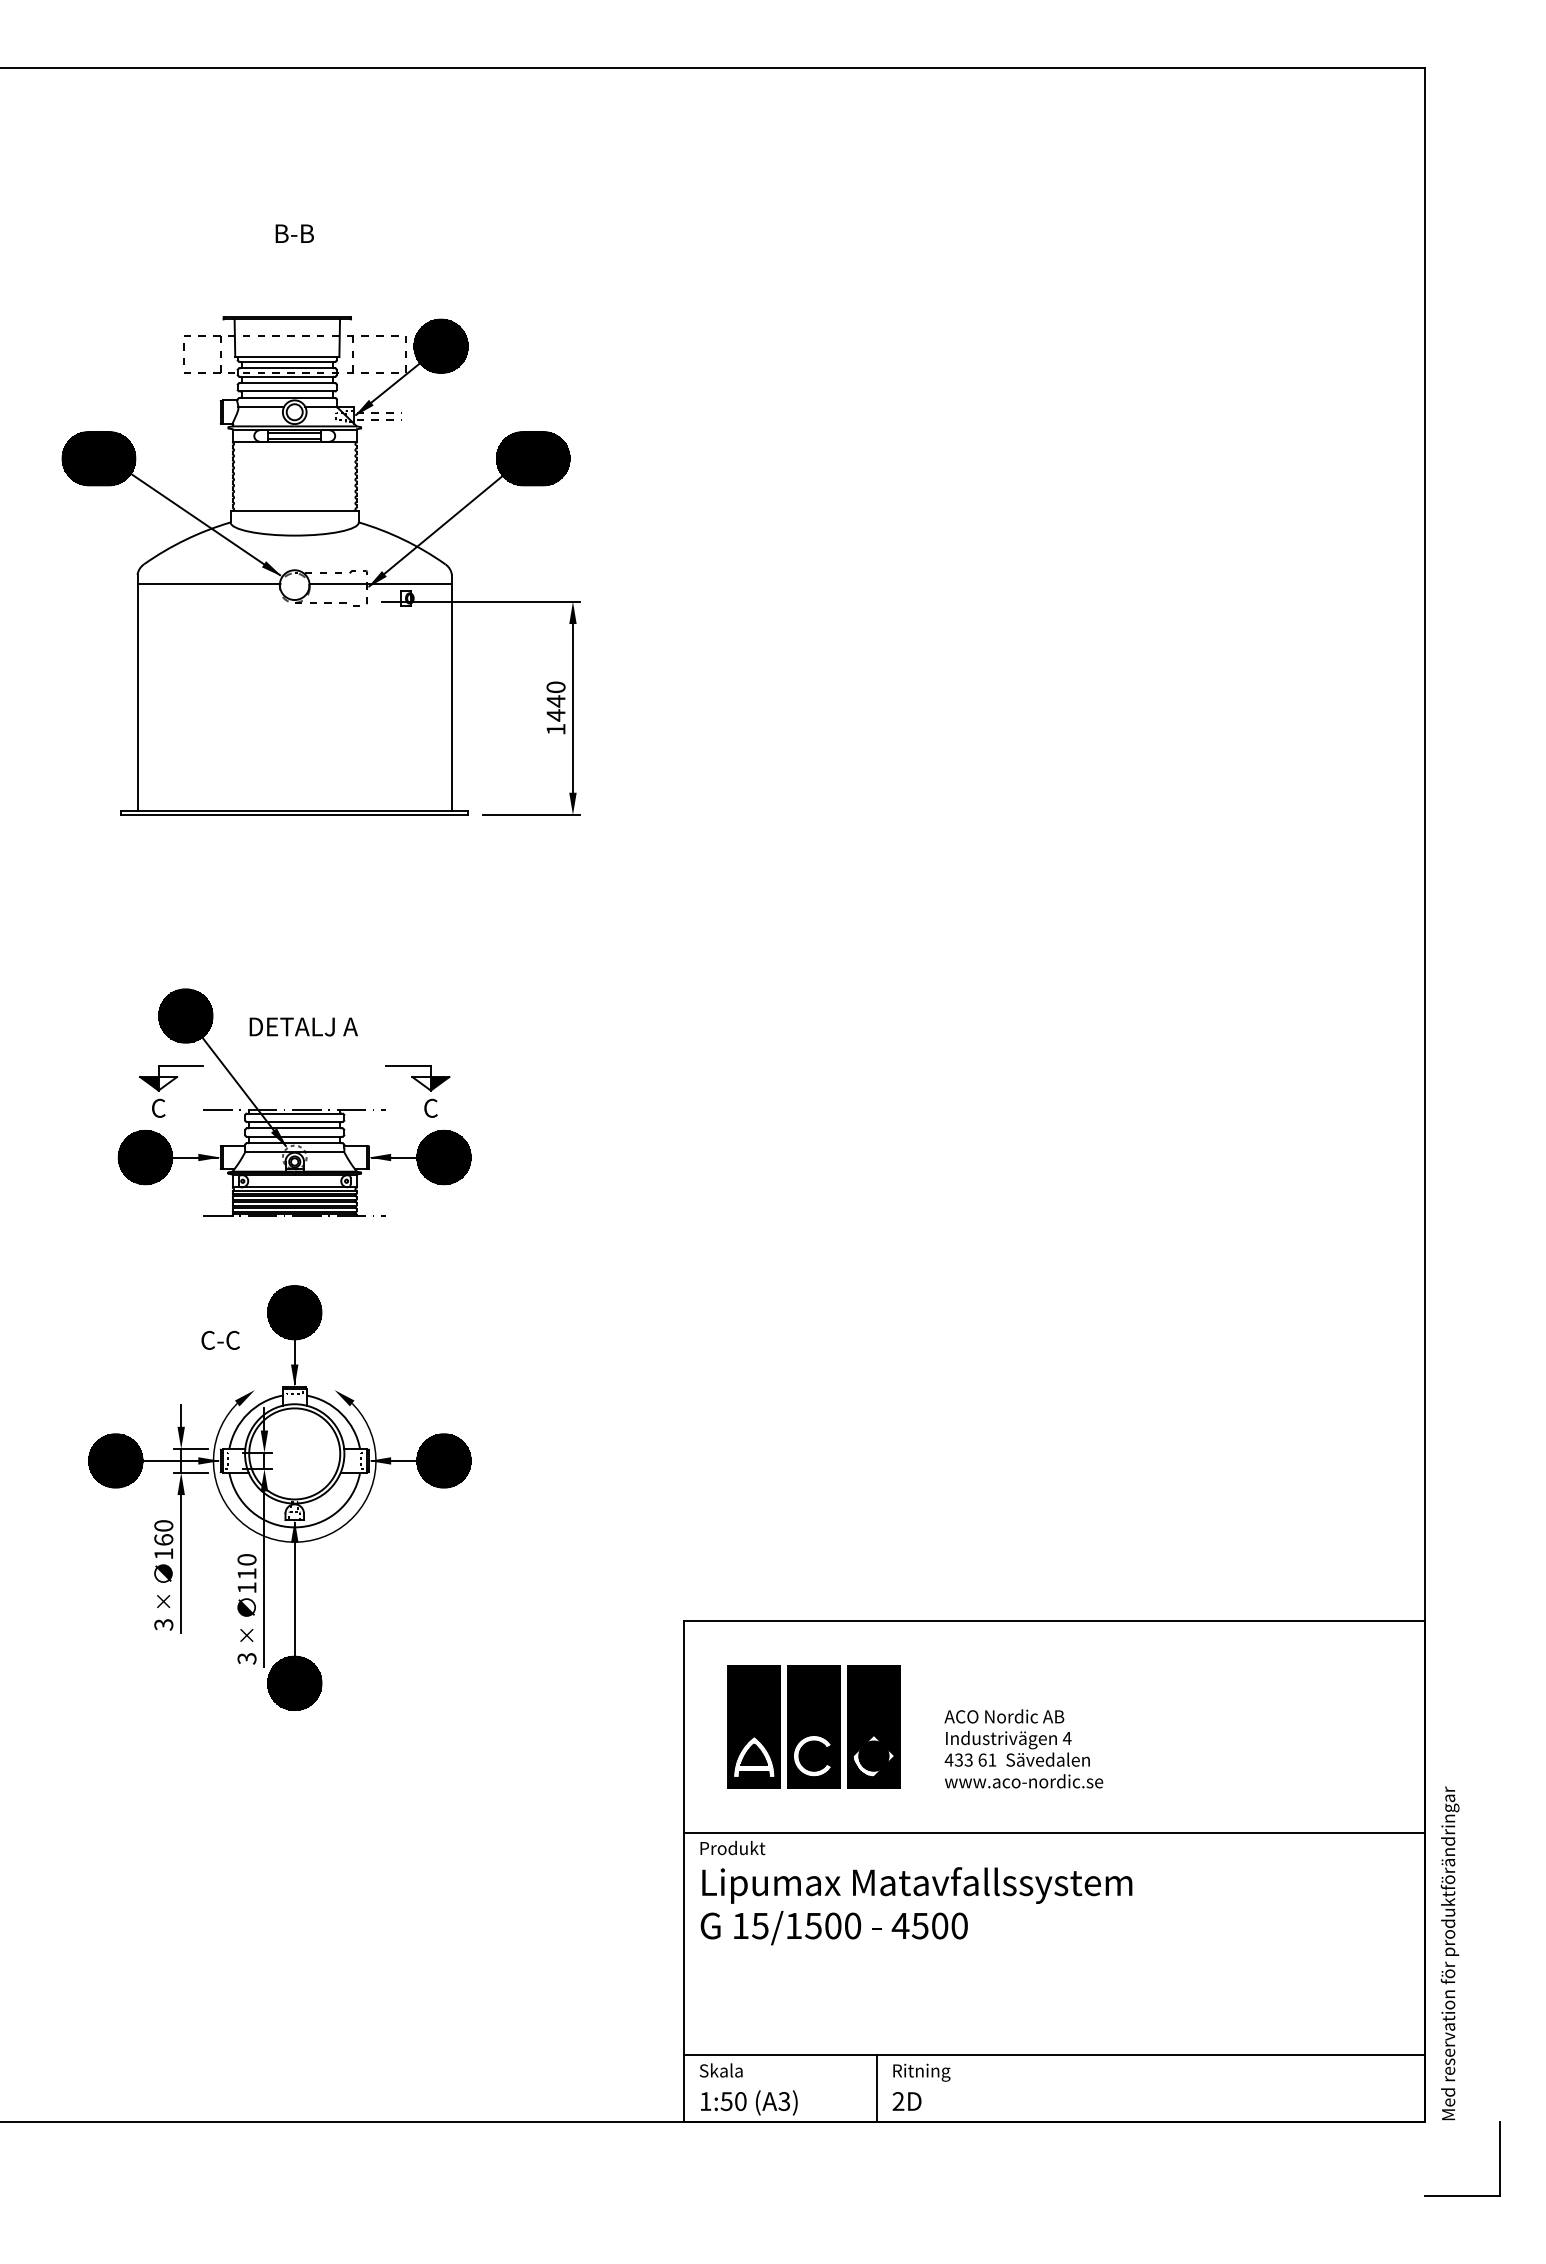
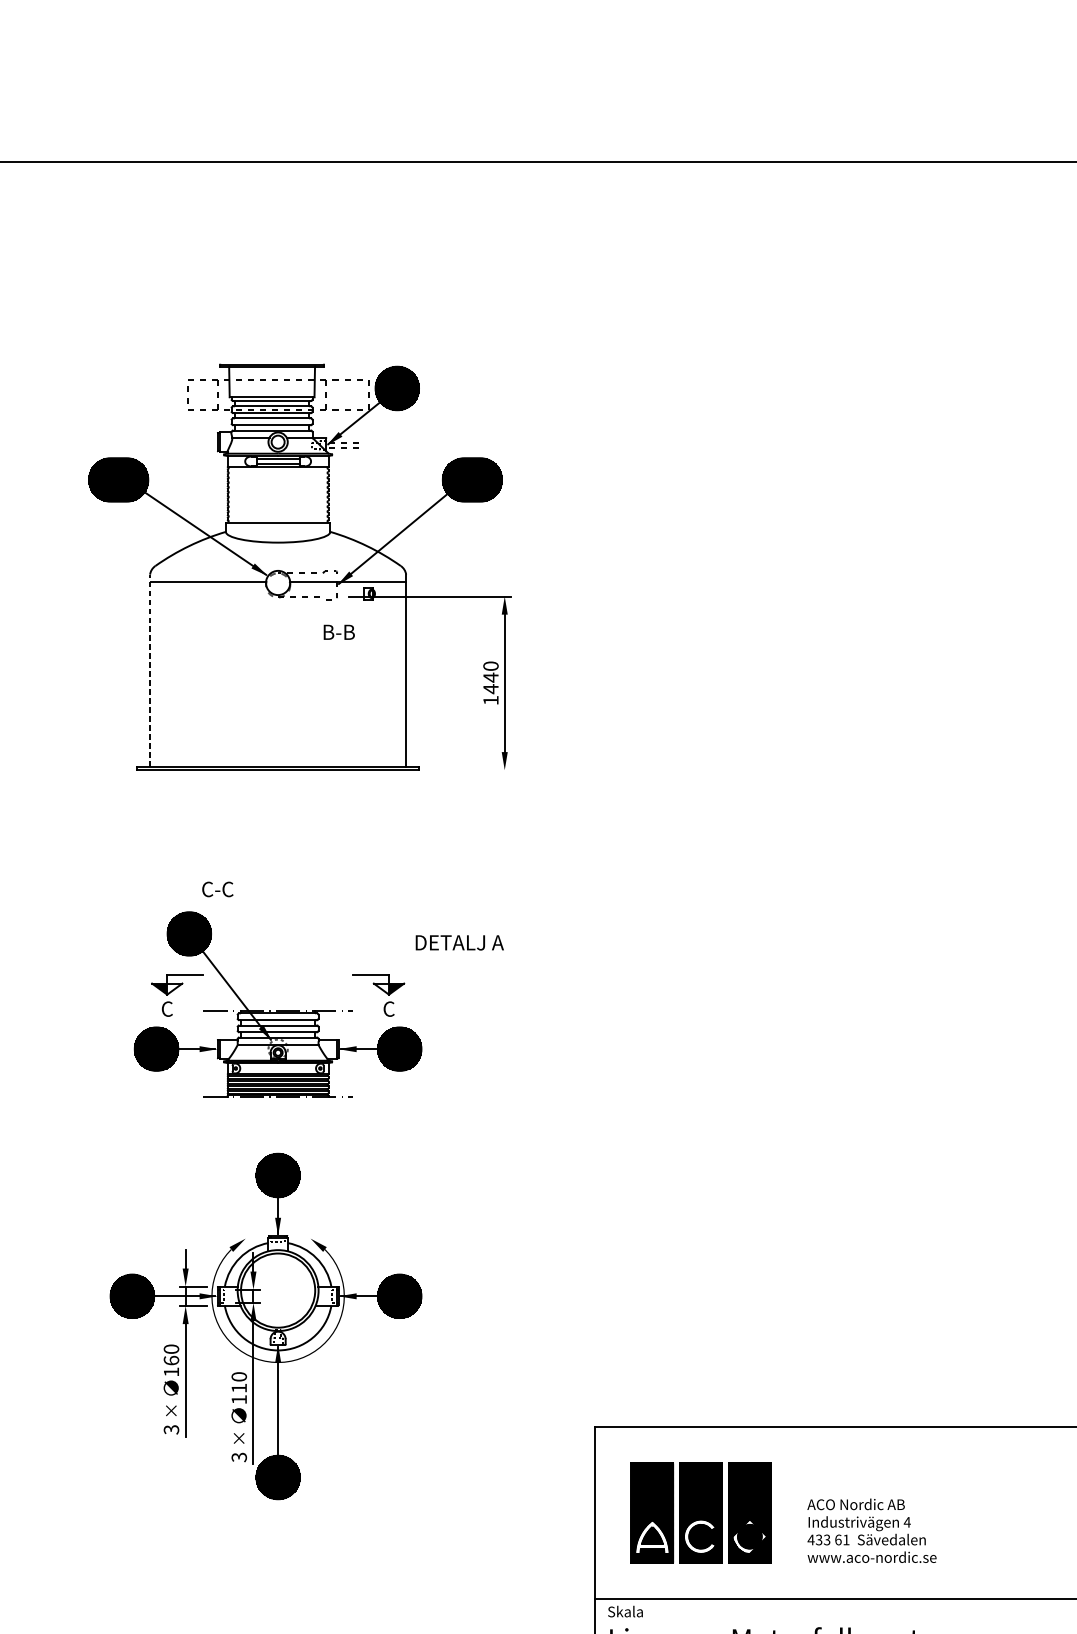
text: (294, 233) -> (339, 632), moved
line: (137, 692) -> (150, 670), solid -> dashed
line: (531, 815) -> (470, 770), removed
text: (303, 1026) -> (459, 942), moved
text: (220, 1339) -> (217, 888), moved
text: (732, 1847) -> (634, 1611), Produkt -> Skala

